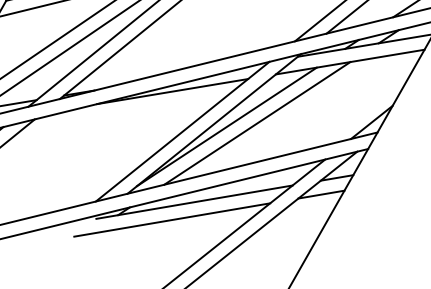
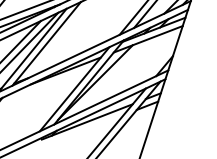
line: (257, 122) -> (109, 77), removed
line: (170, 219) -> (77, 132), removed

